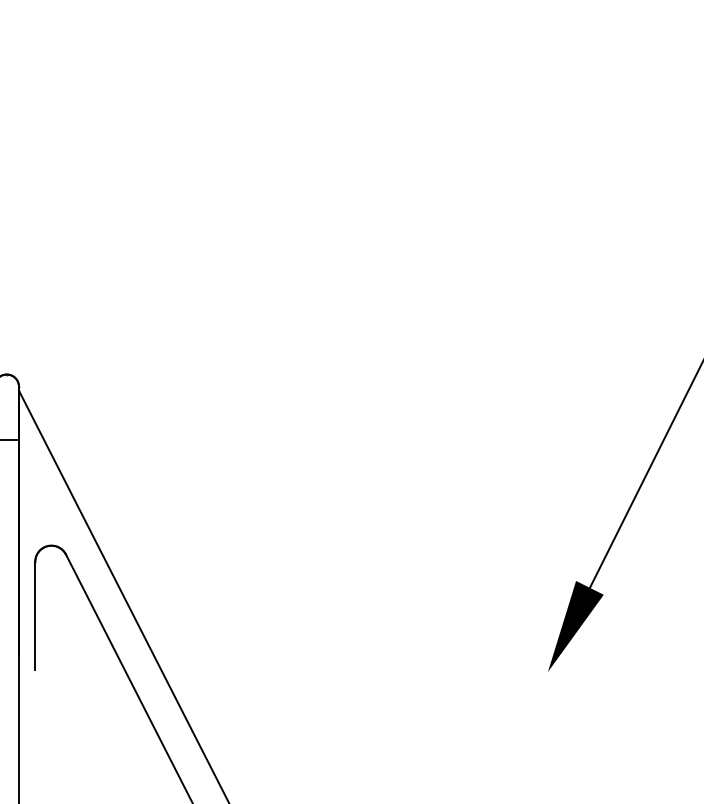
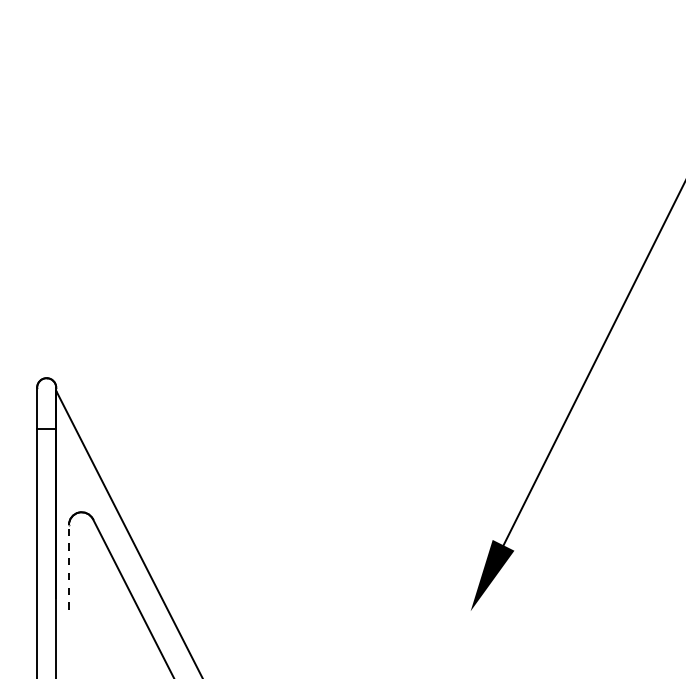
line: (34, 614) -> (68, 566), solid -> dashed

